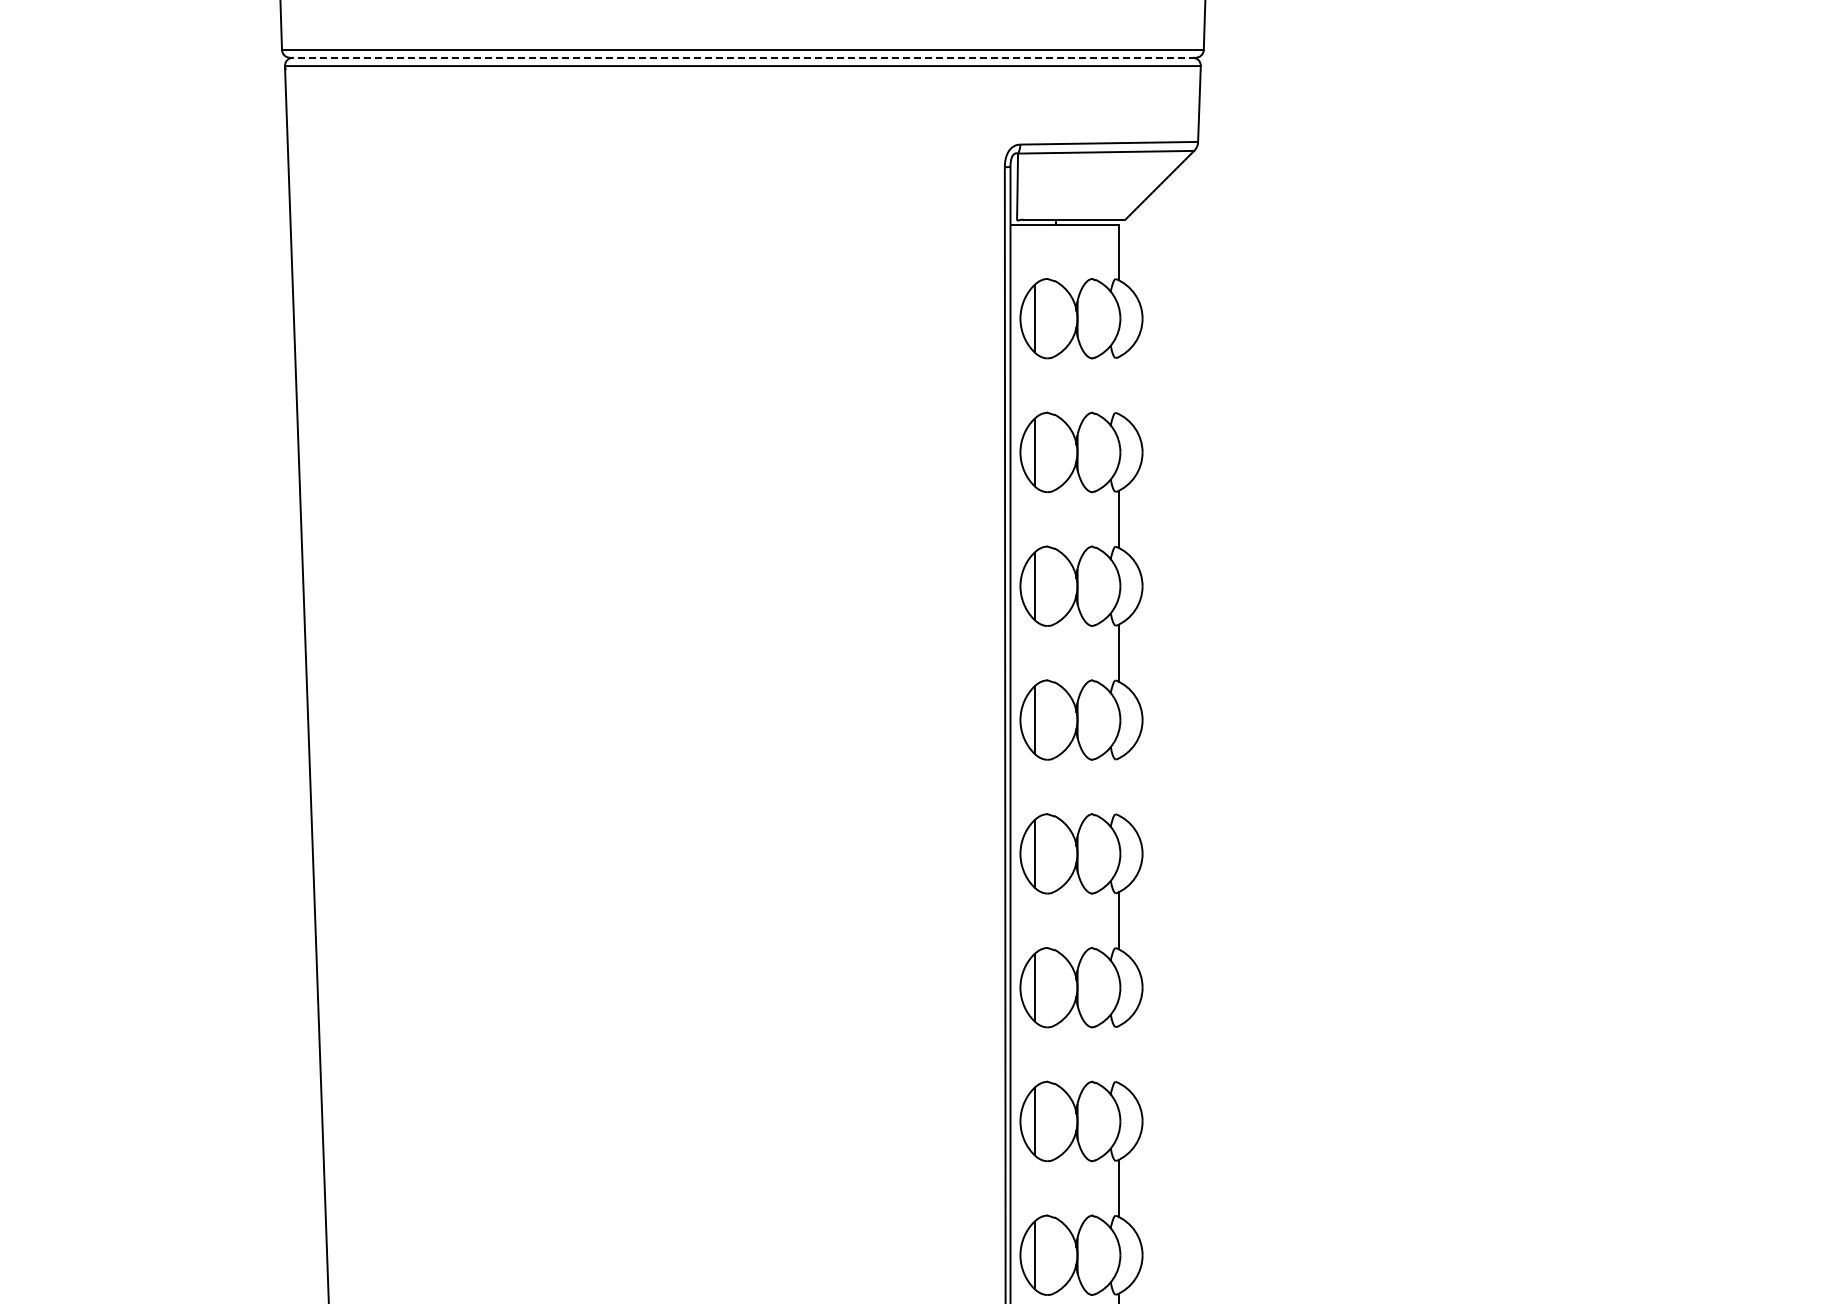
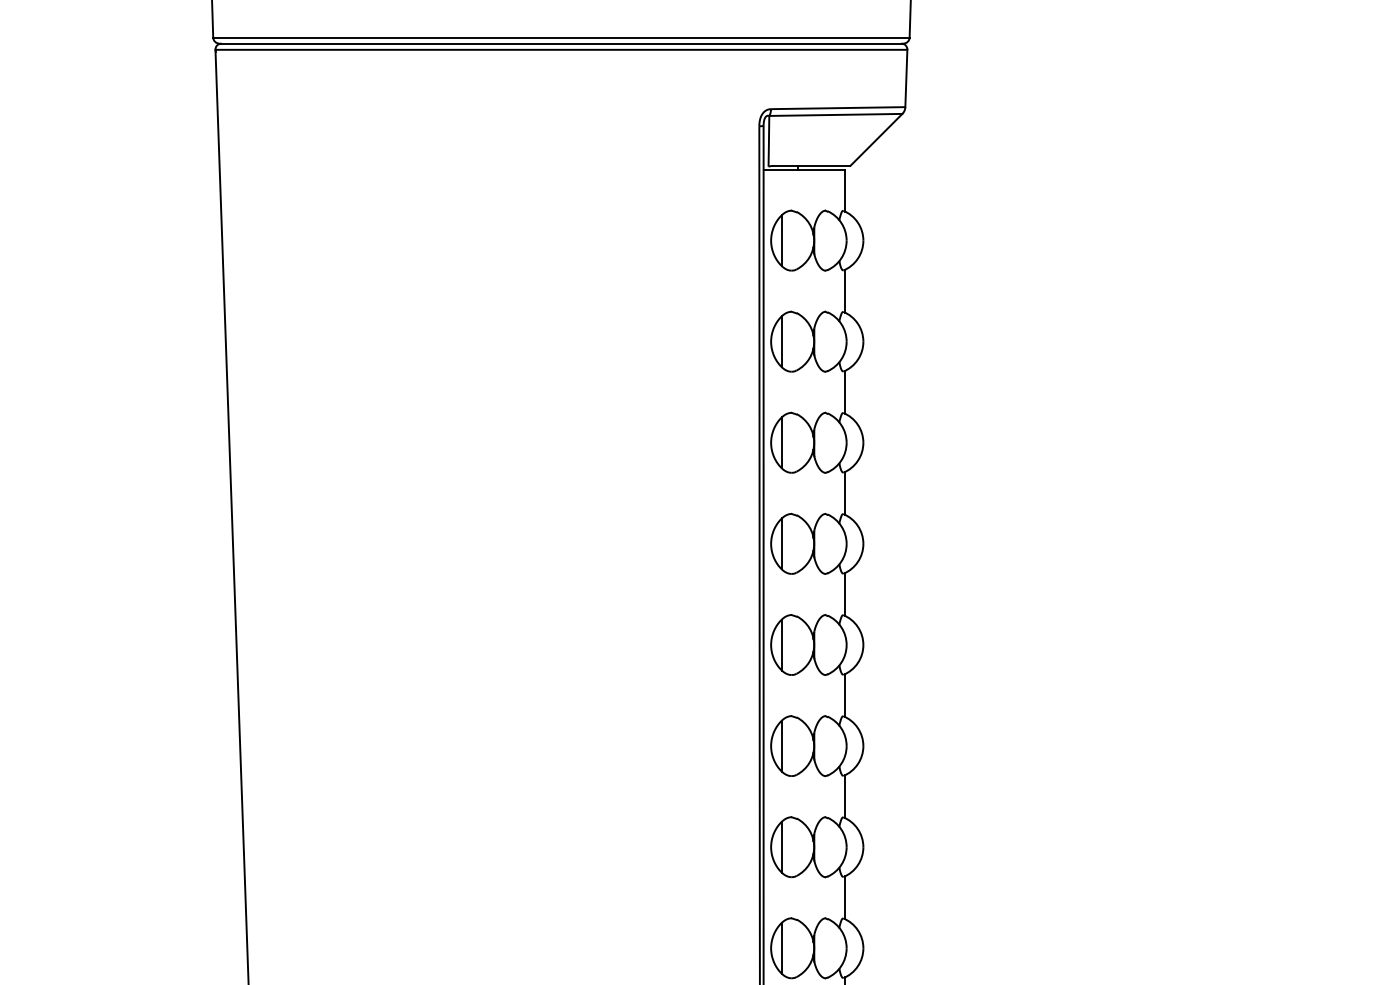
line: (742, 57) -> (561, 43), dashed -> solid
line: (1118, 385) -> (845, 291), added
line: (1118, 786) -> (845, 594), added
line: (1118, 1054) -> (845, 796), added

